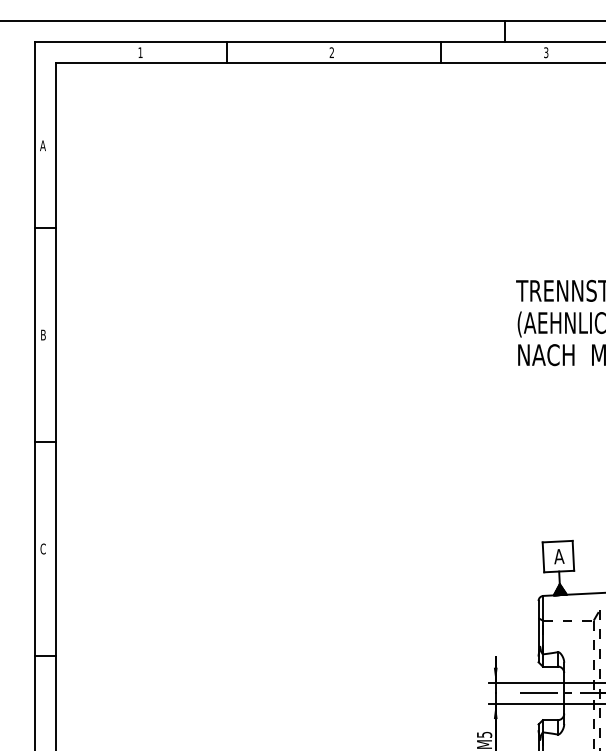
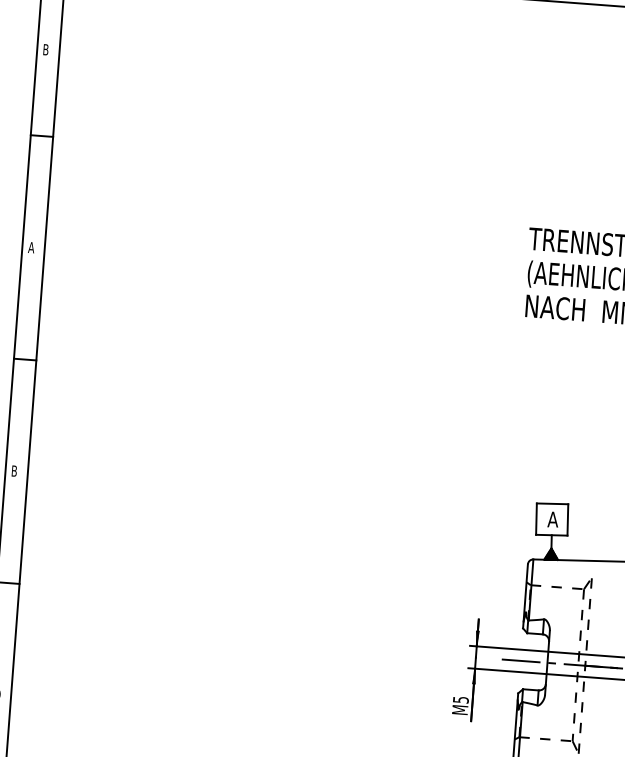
text: (42, 145) -> (45, 49), A -> B
text: (43, 334) -> (31, 247), B -> A
text: (42, 548) -> (13, 470), C -> B

